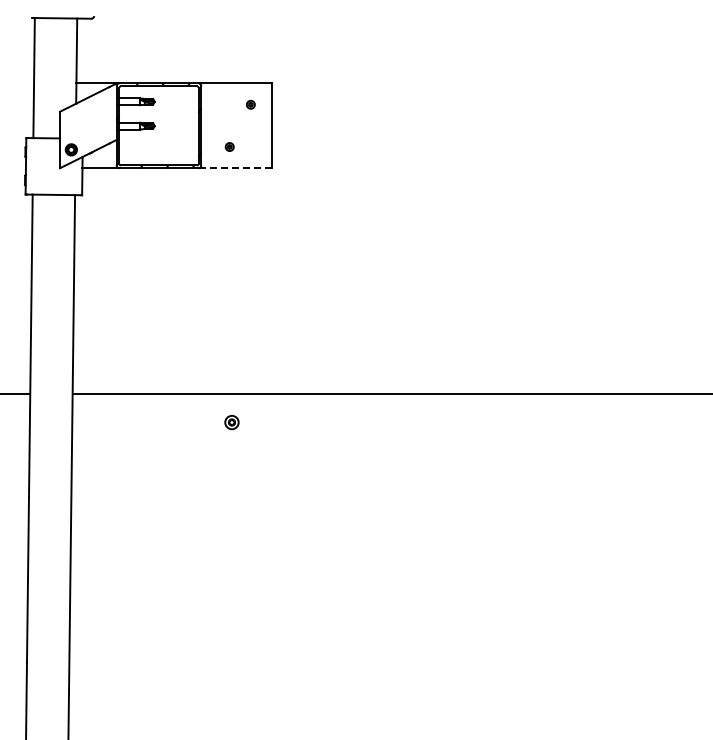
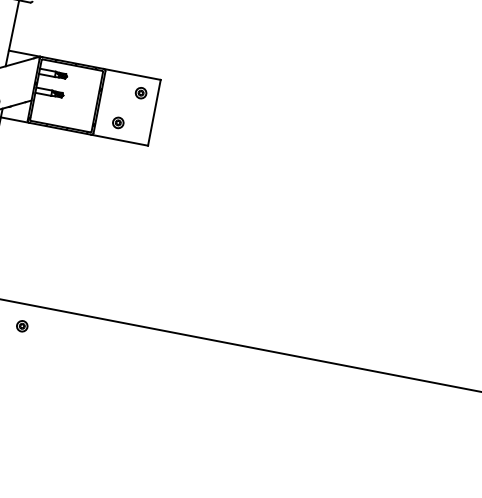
part: (250, 104) -> (140, 93), size x1.67
part: (229, 146) -> (118, 122), size x1.67
line: (235, 168) -> (119, 140), dashed -> solid
part: (231, 422) -> (21, 326), moved

